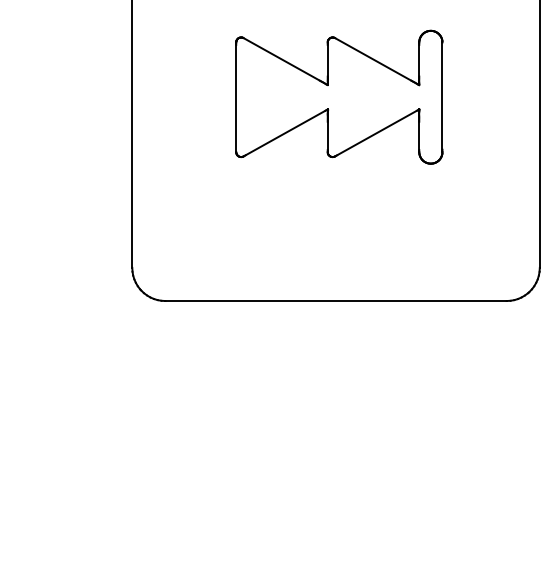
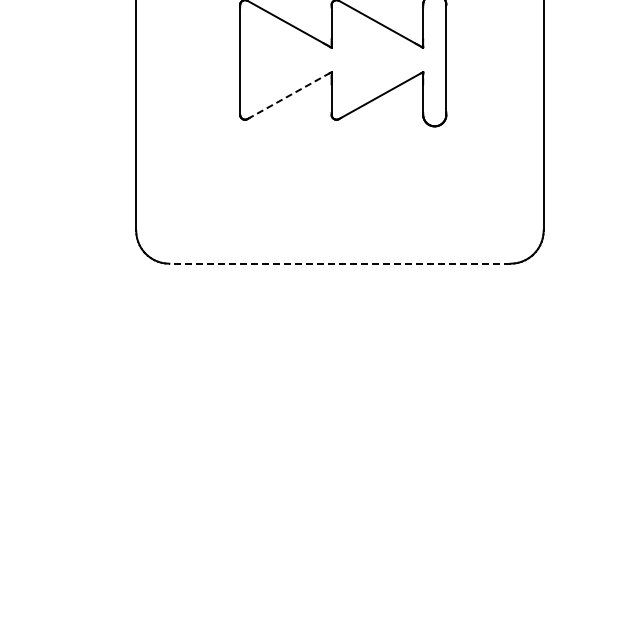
line: (286, 132) -> (290, 95), solid -> dashed
line: (335, 300) -> (339, 263), solid -> dashed

